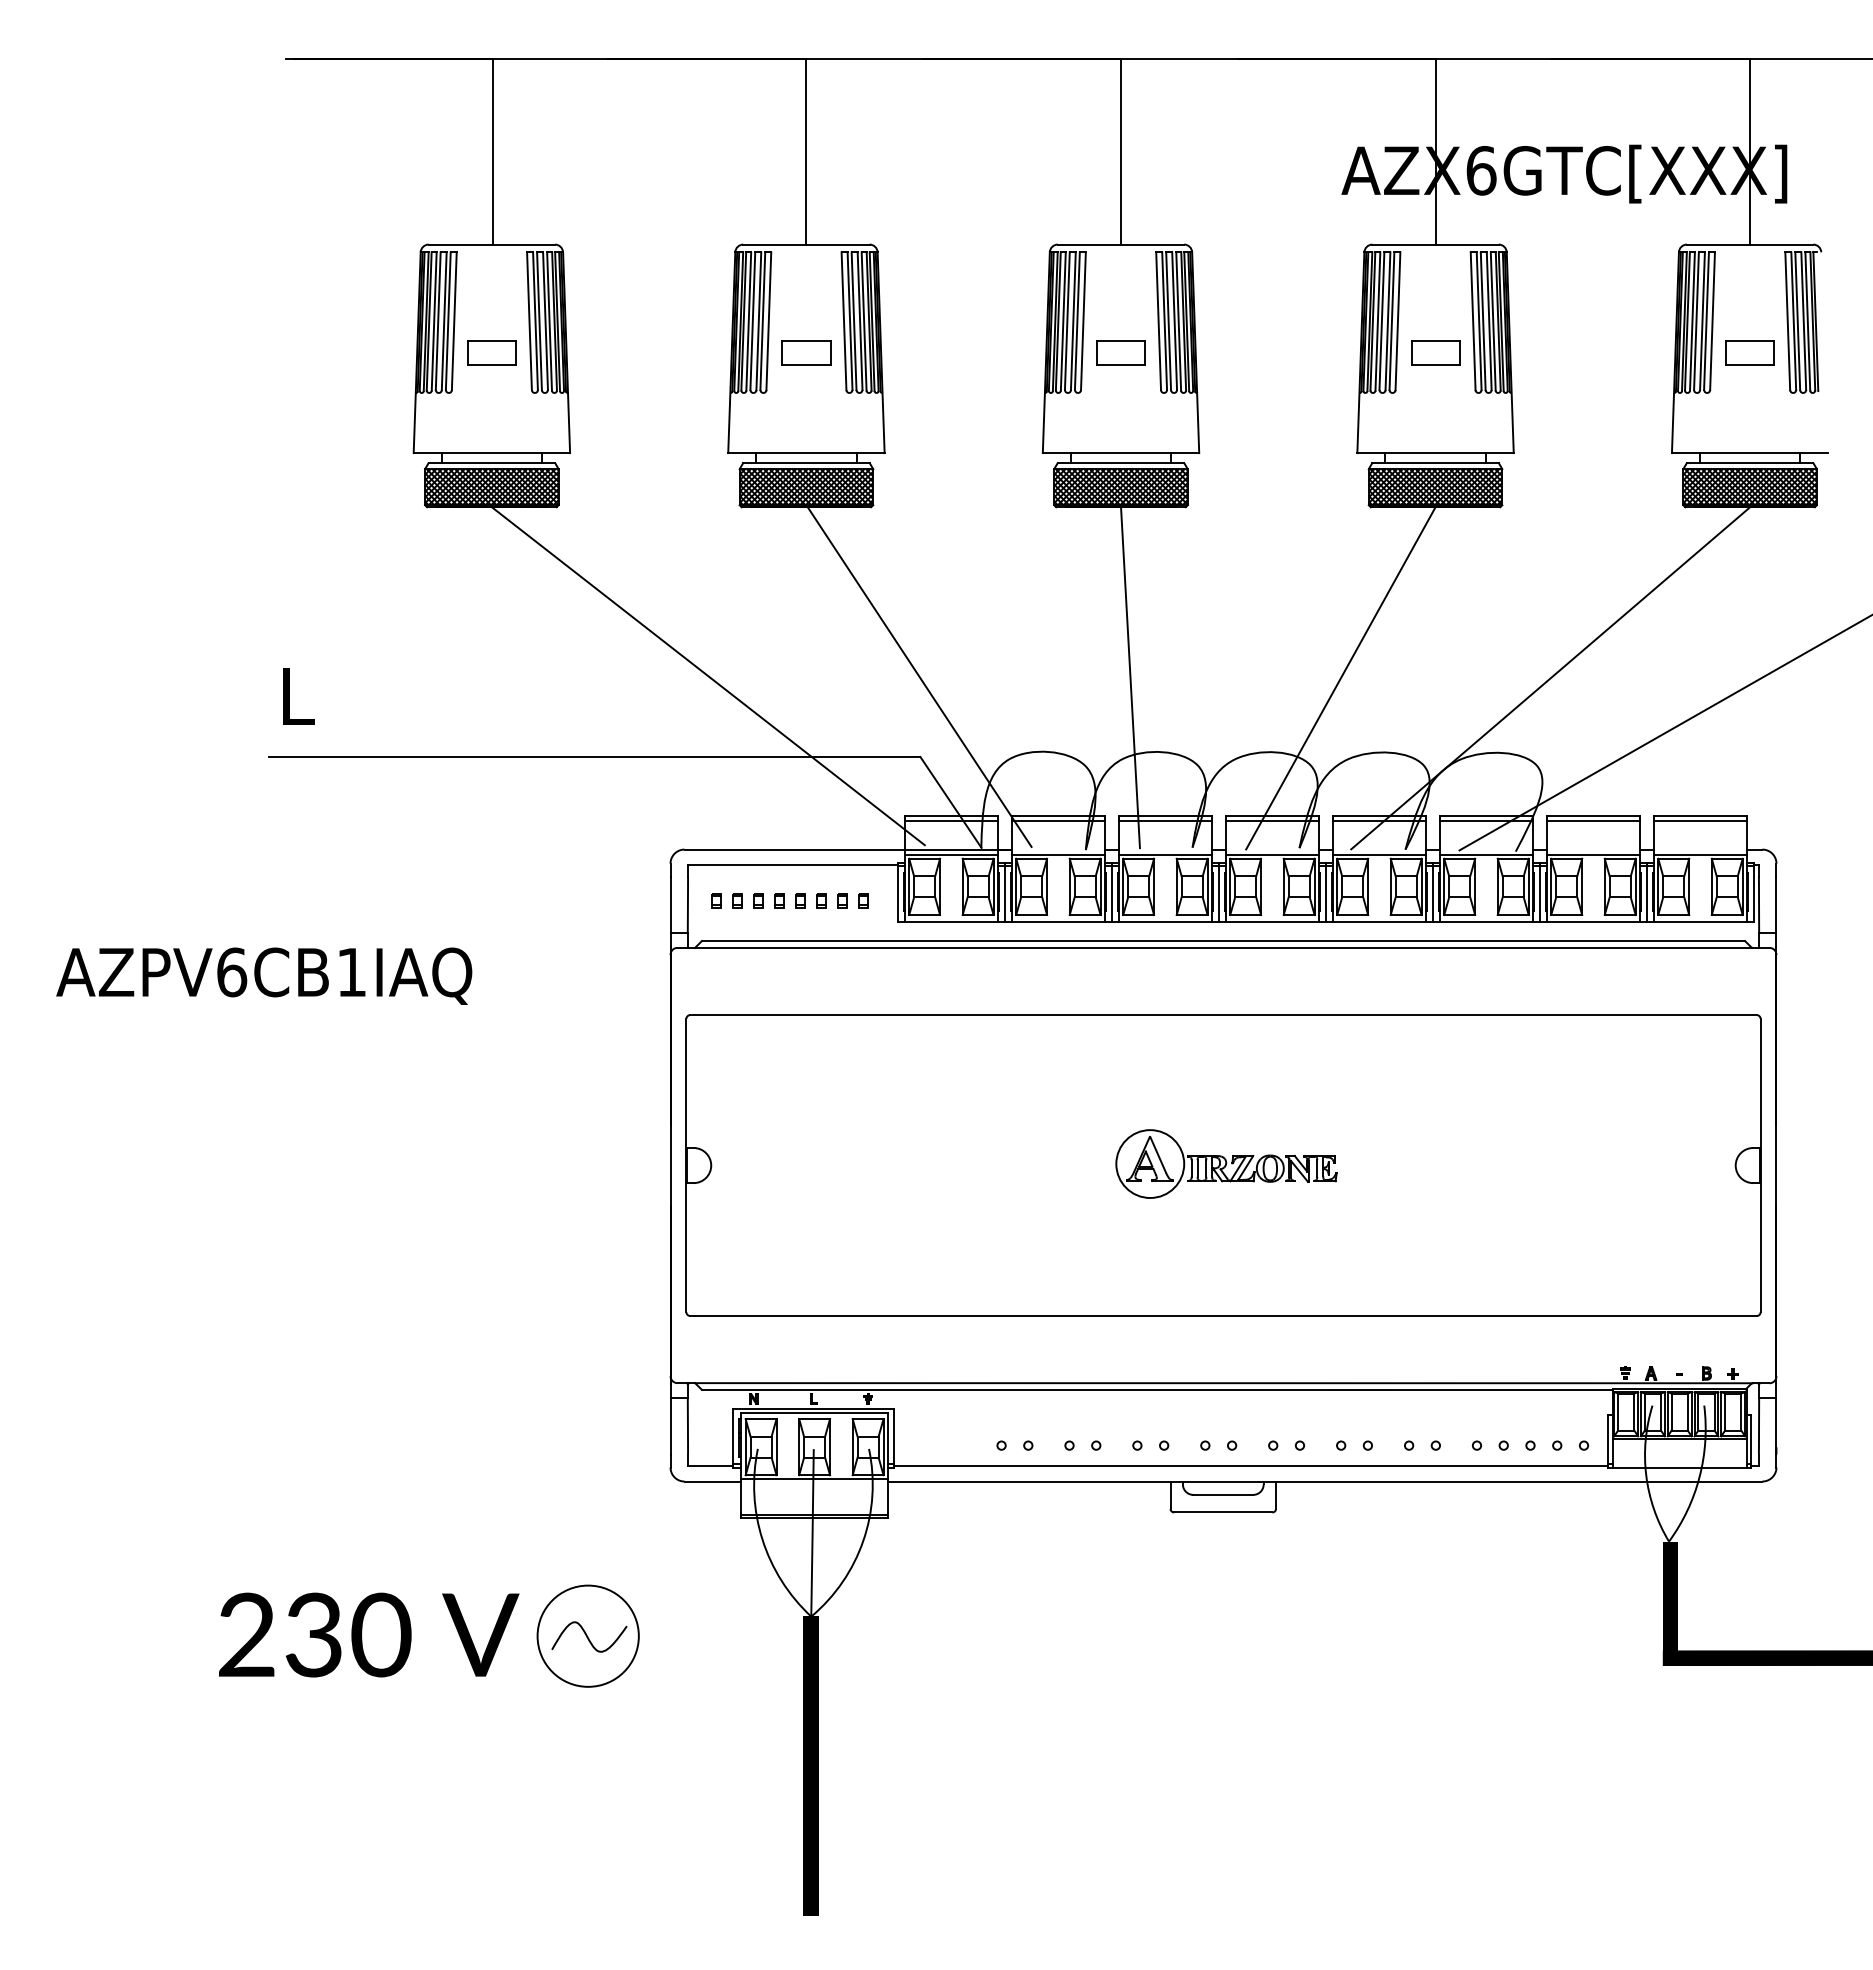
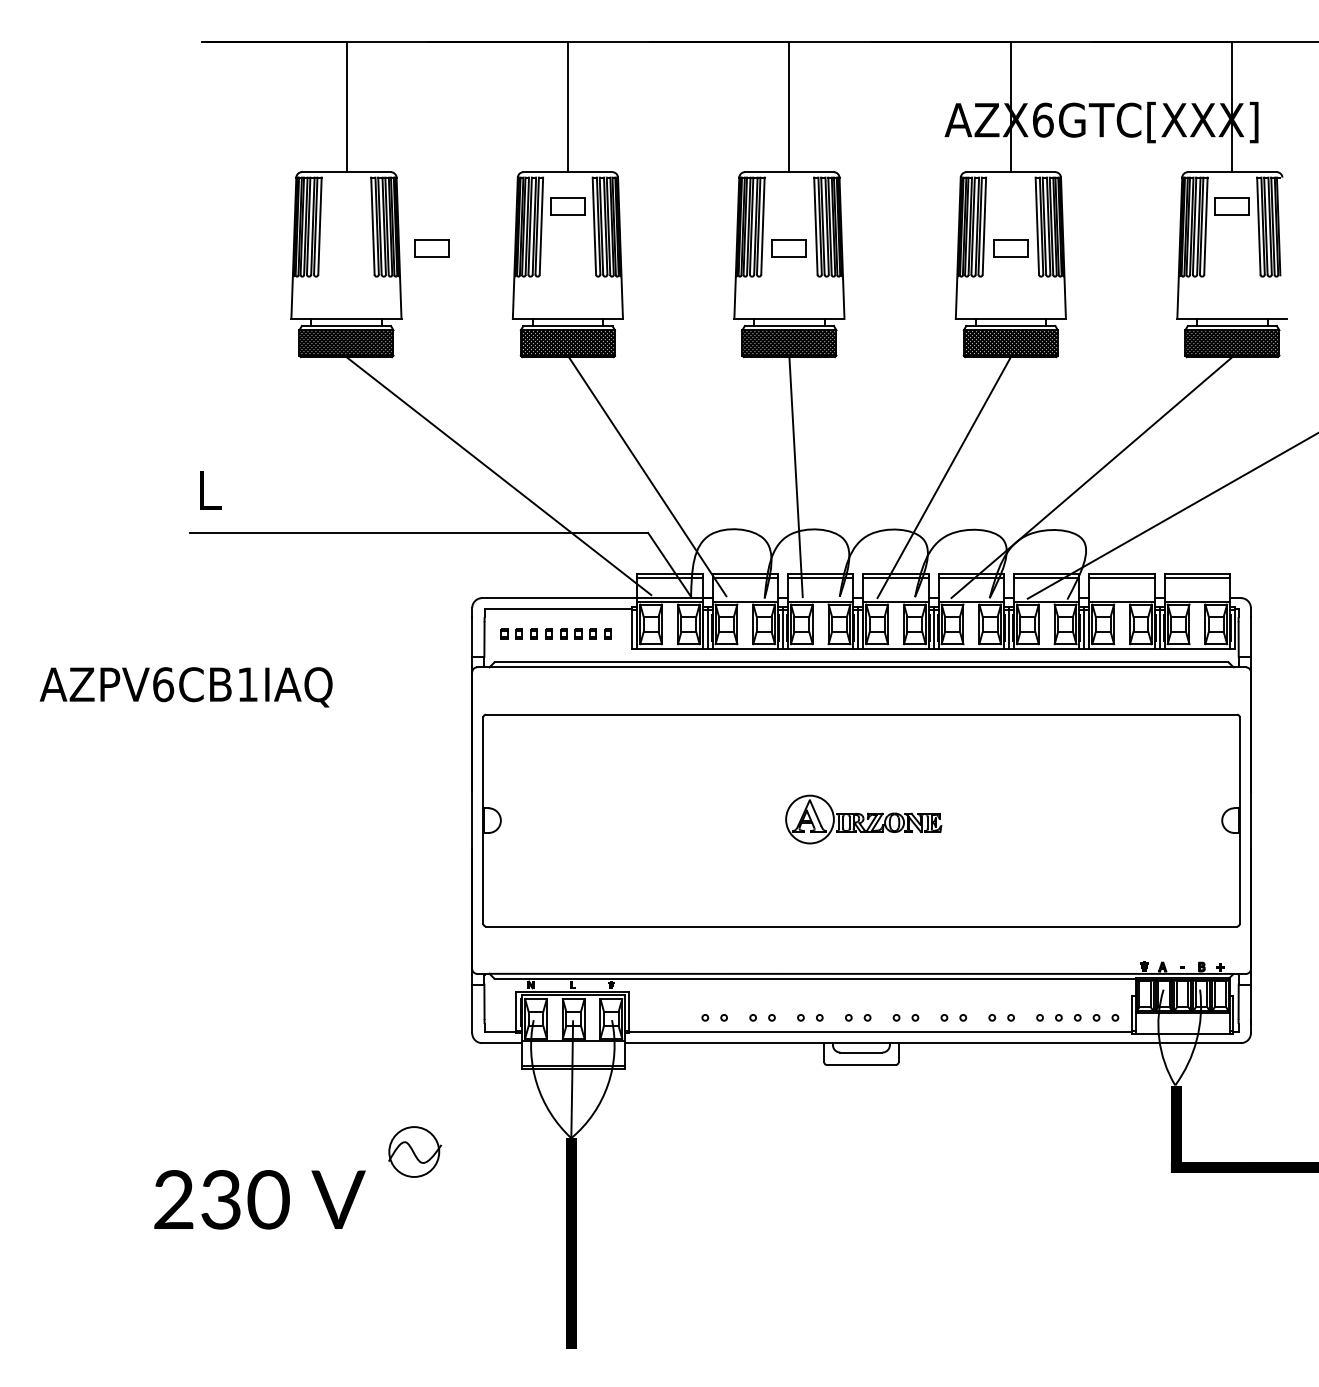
part: (491, 352) -> (432, 248), moved
part: (806, 352) -> (567, 205), moved
part: (1749, 352) -> (1231, 205), moved
text: (369, 1634) -> (260, 1199), moved
circle: (587, 1635) -> (413, 1151), size x0.7

